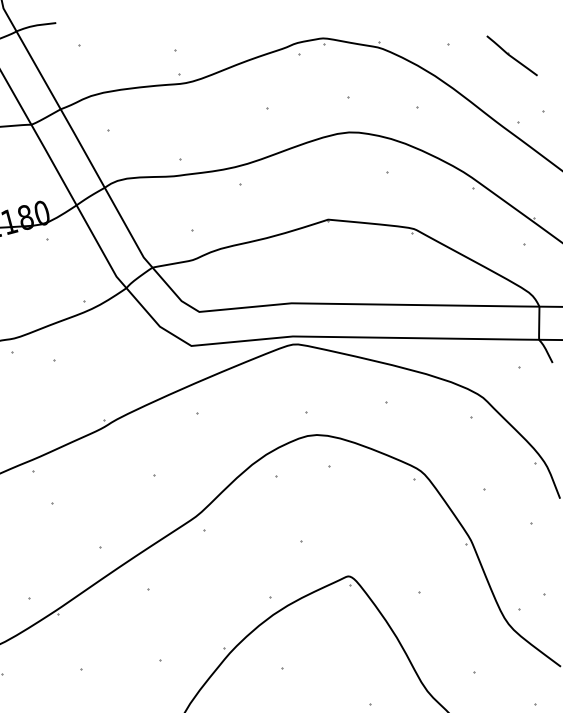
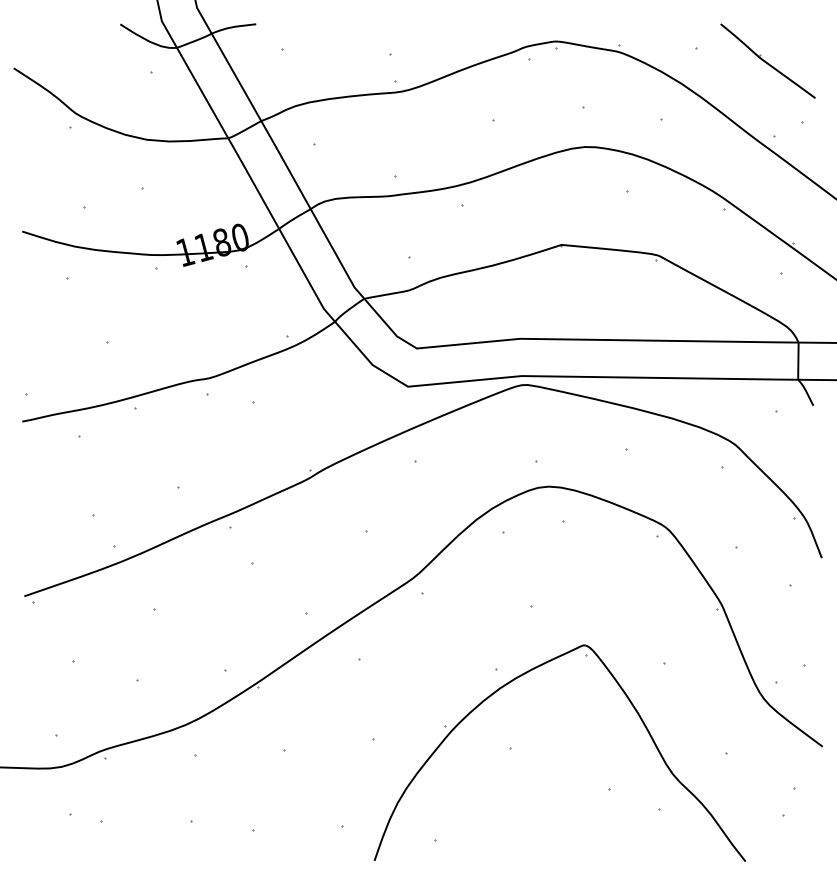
part: (511, 55) -> (767, 60), size x1.67

